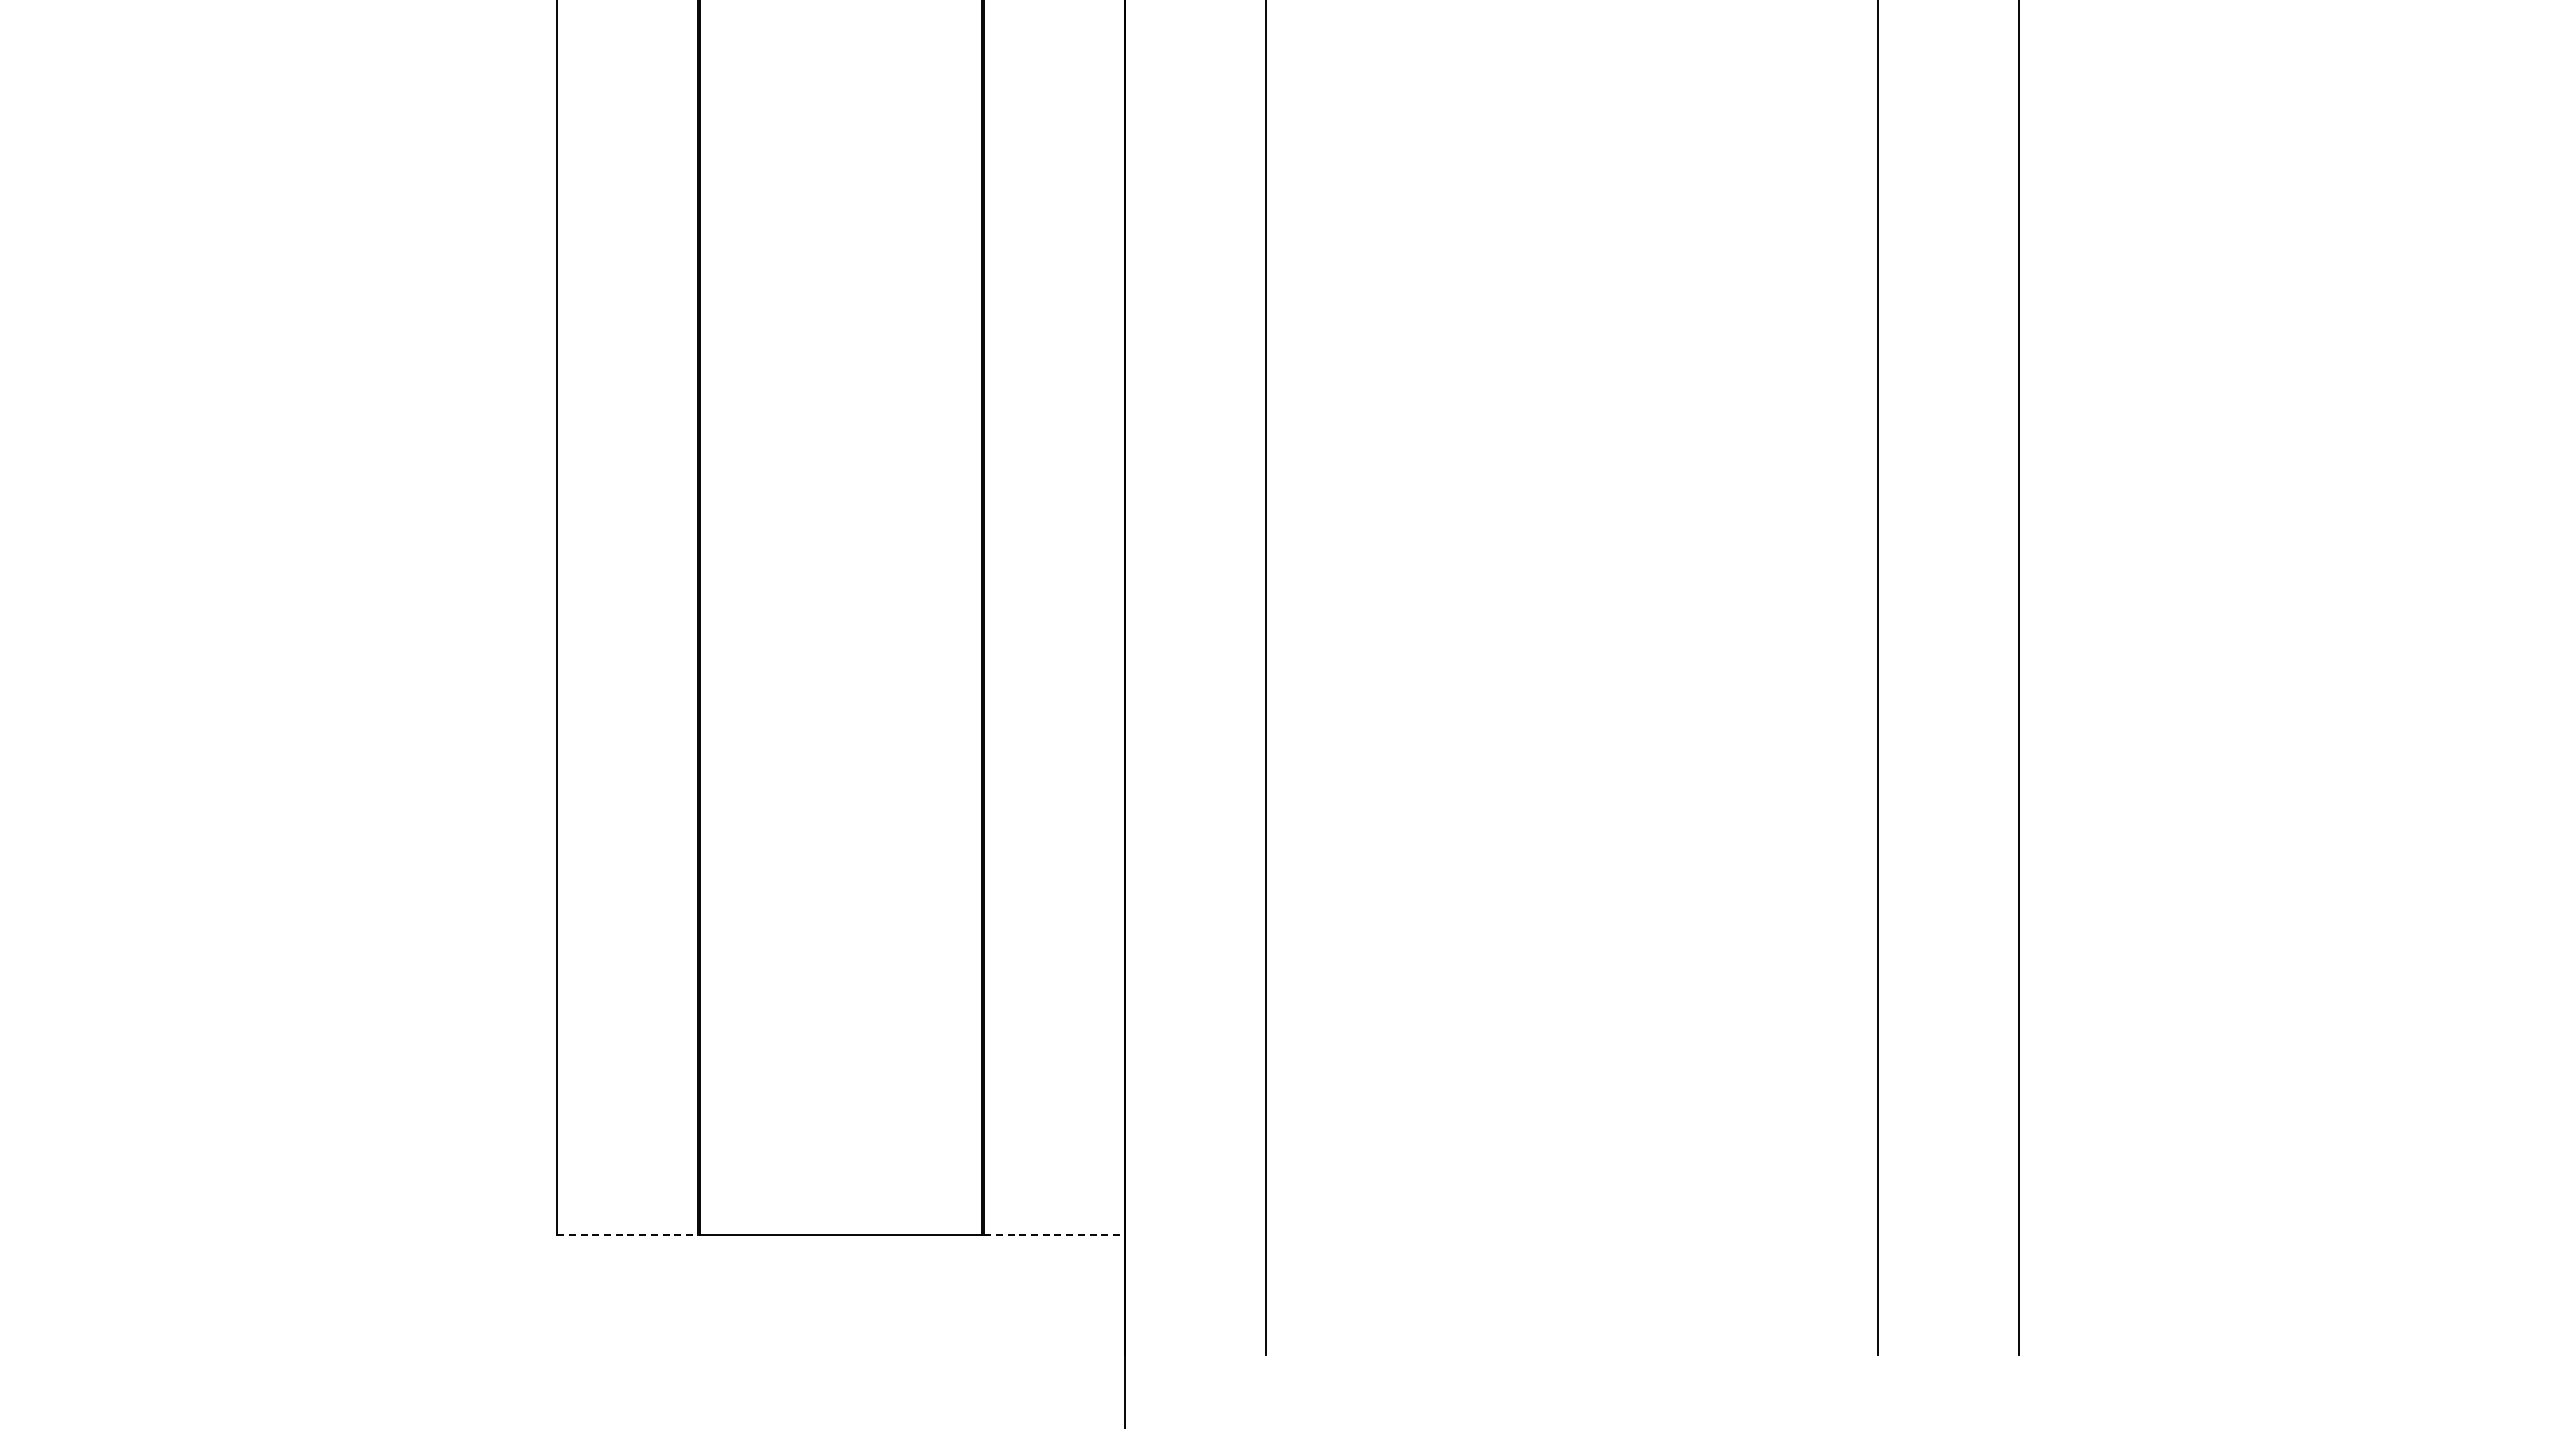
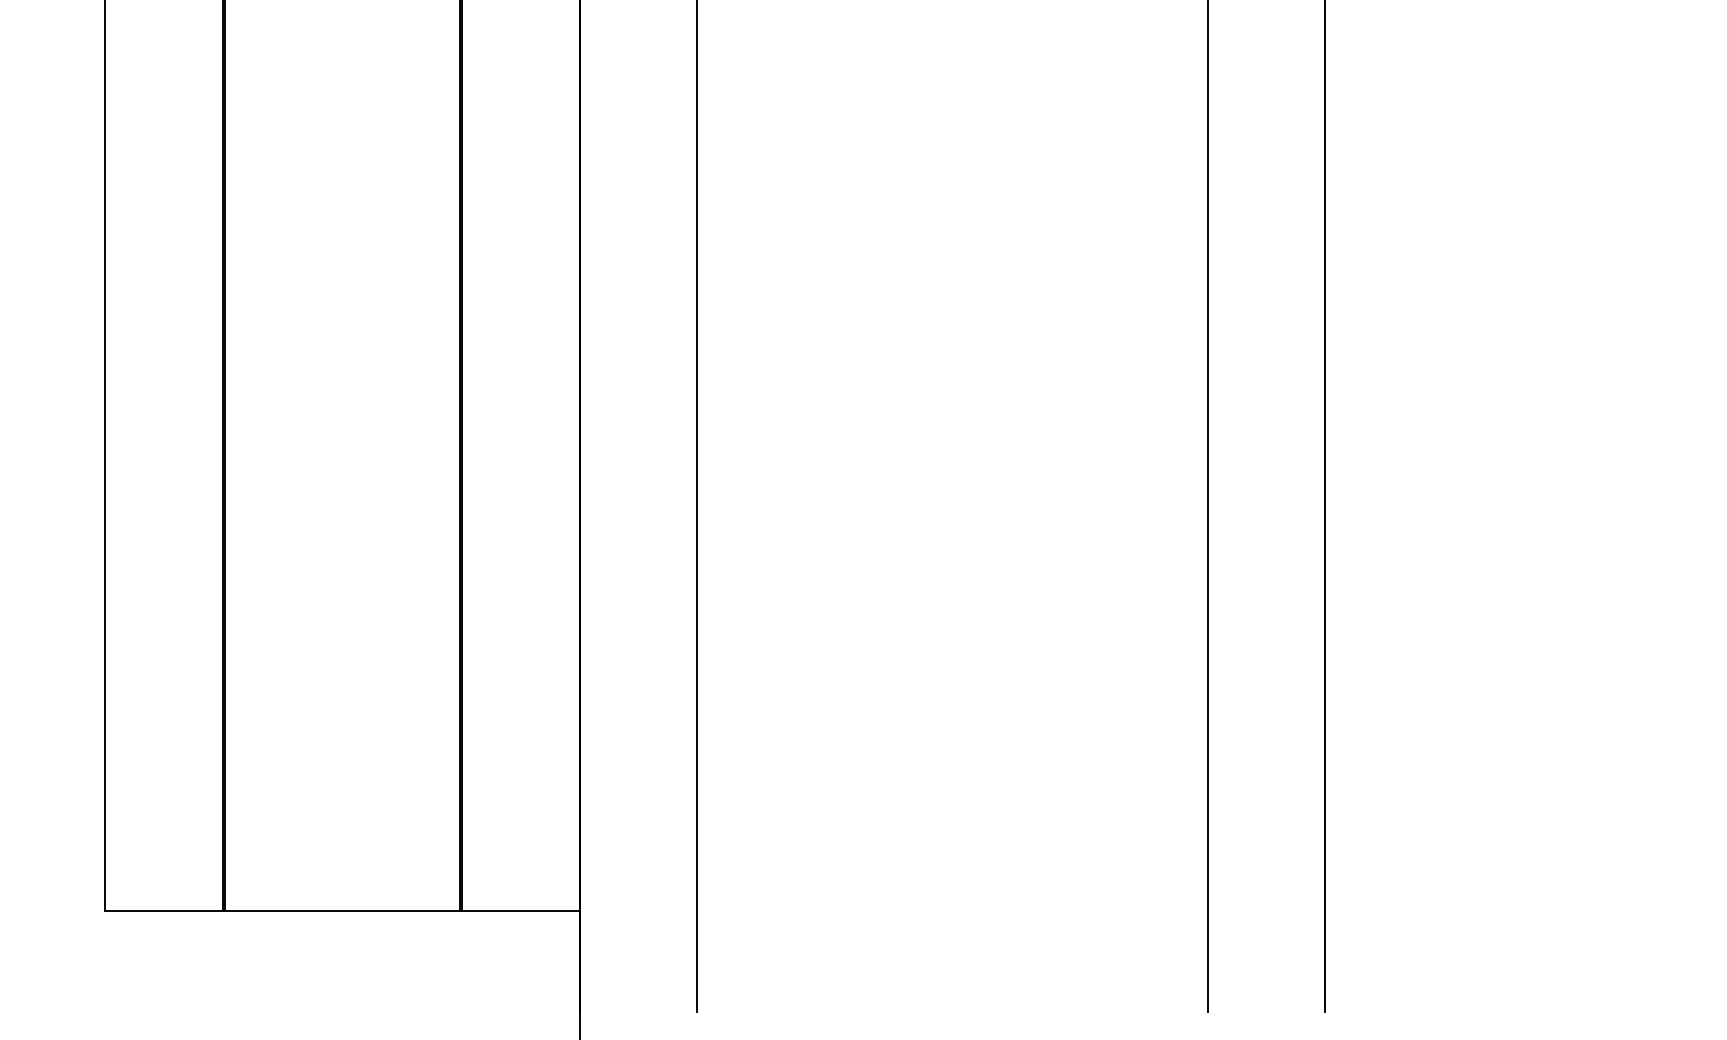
line: (627, 1234) -> (163, 910), dashed -> solid
line: (1054, 1234) -> (520, 910), dashed -> solid

